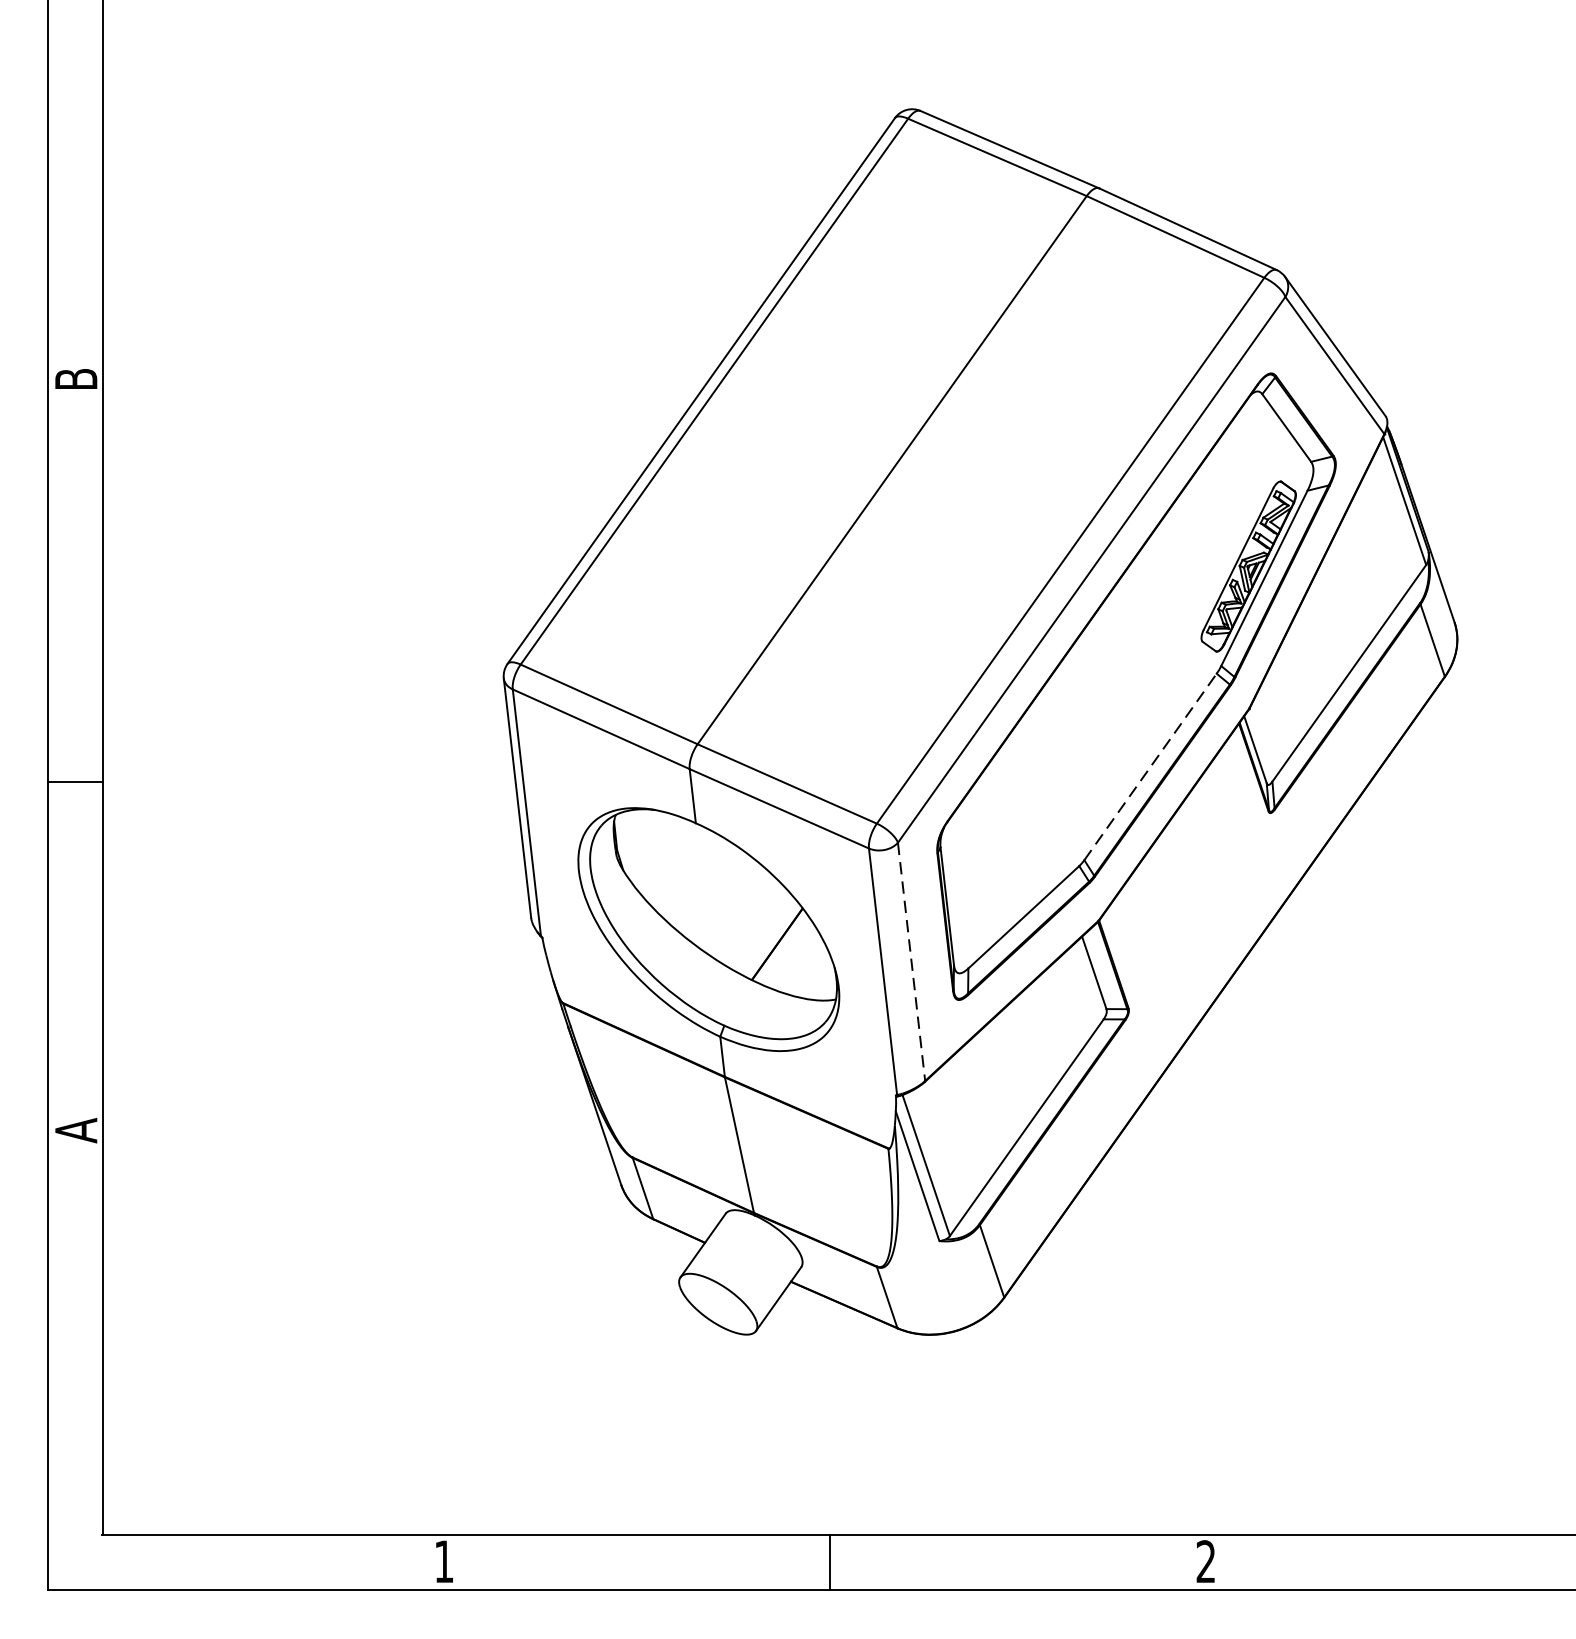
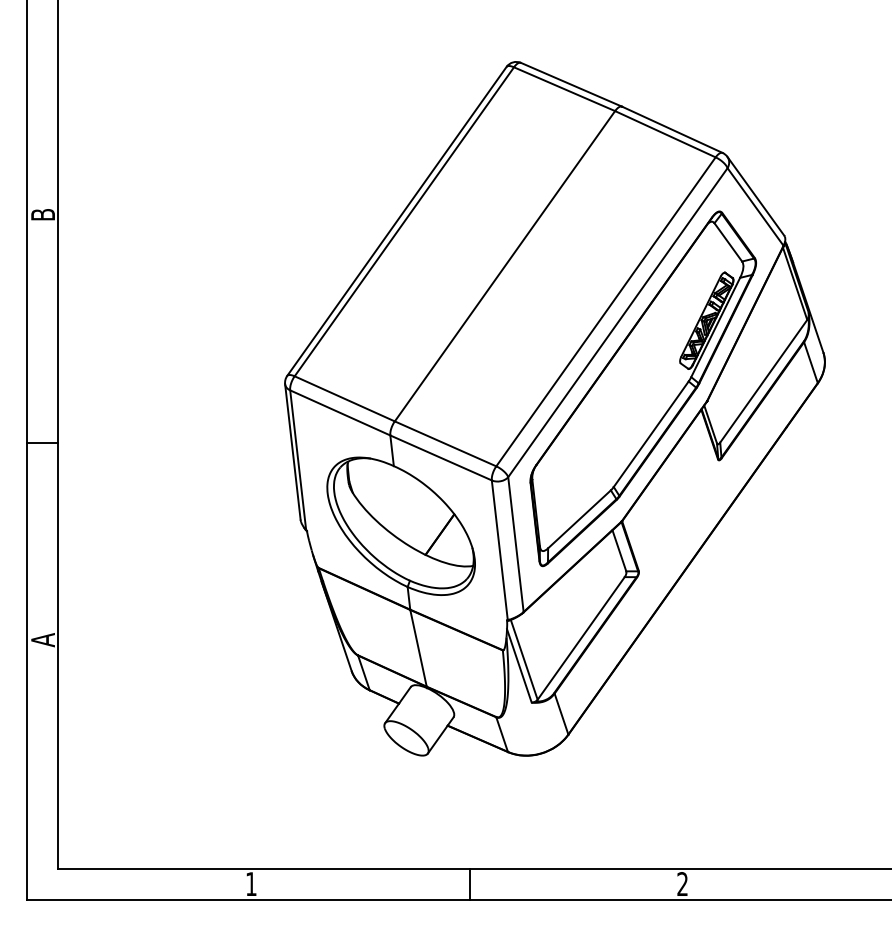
line: (1151, 767) -> (651, 434), dashed -> solid
line: (910, 961) -> (515, 544), dashed -> solid

